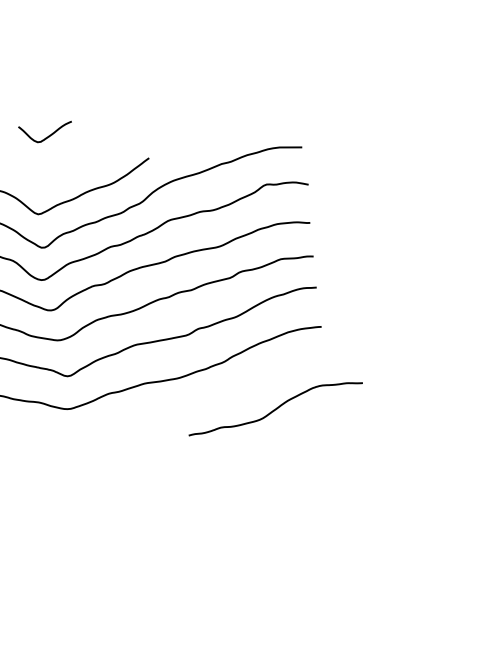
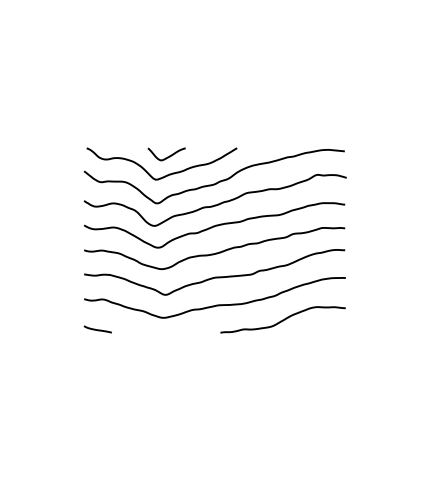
curve: (47, 135) -> (167, 156), moved
curve: (274, 408) -> (282, 319), moved

